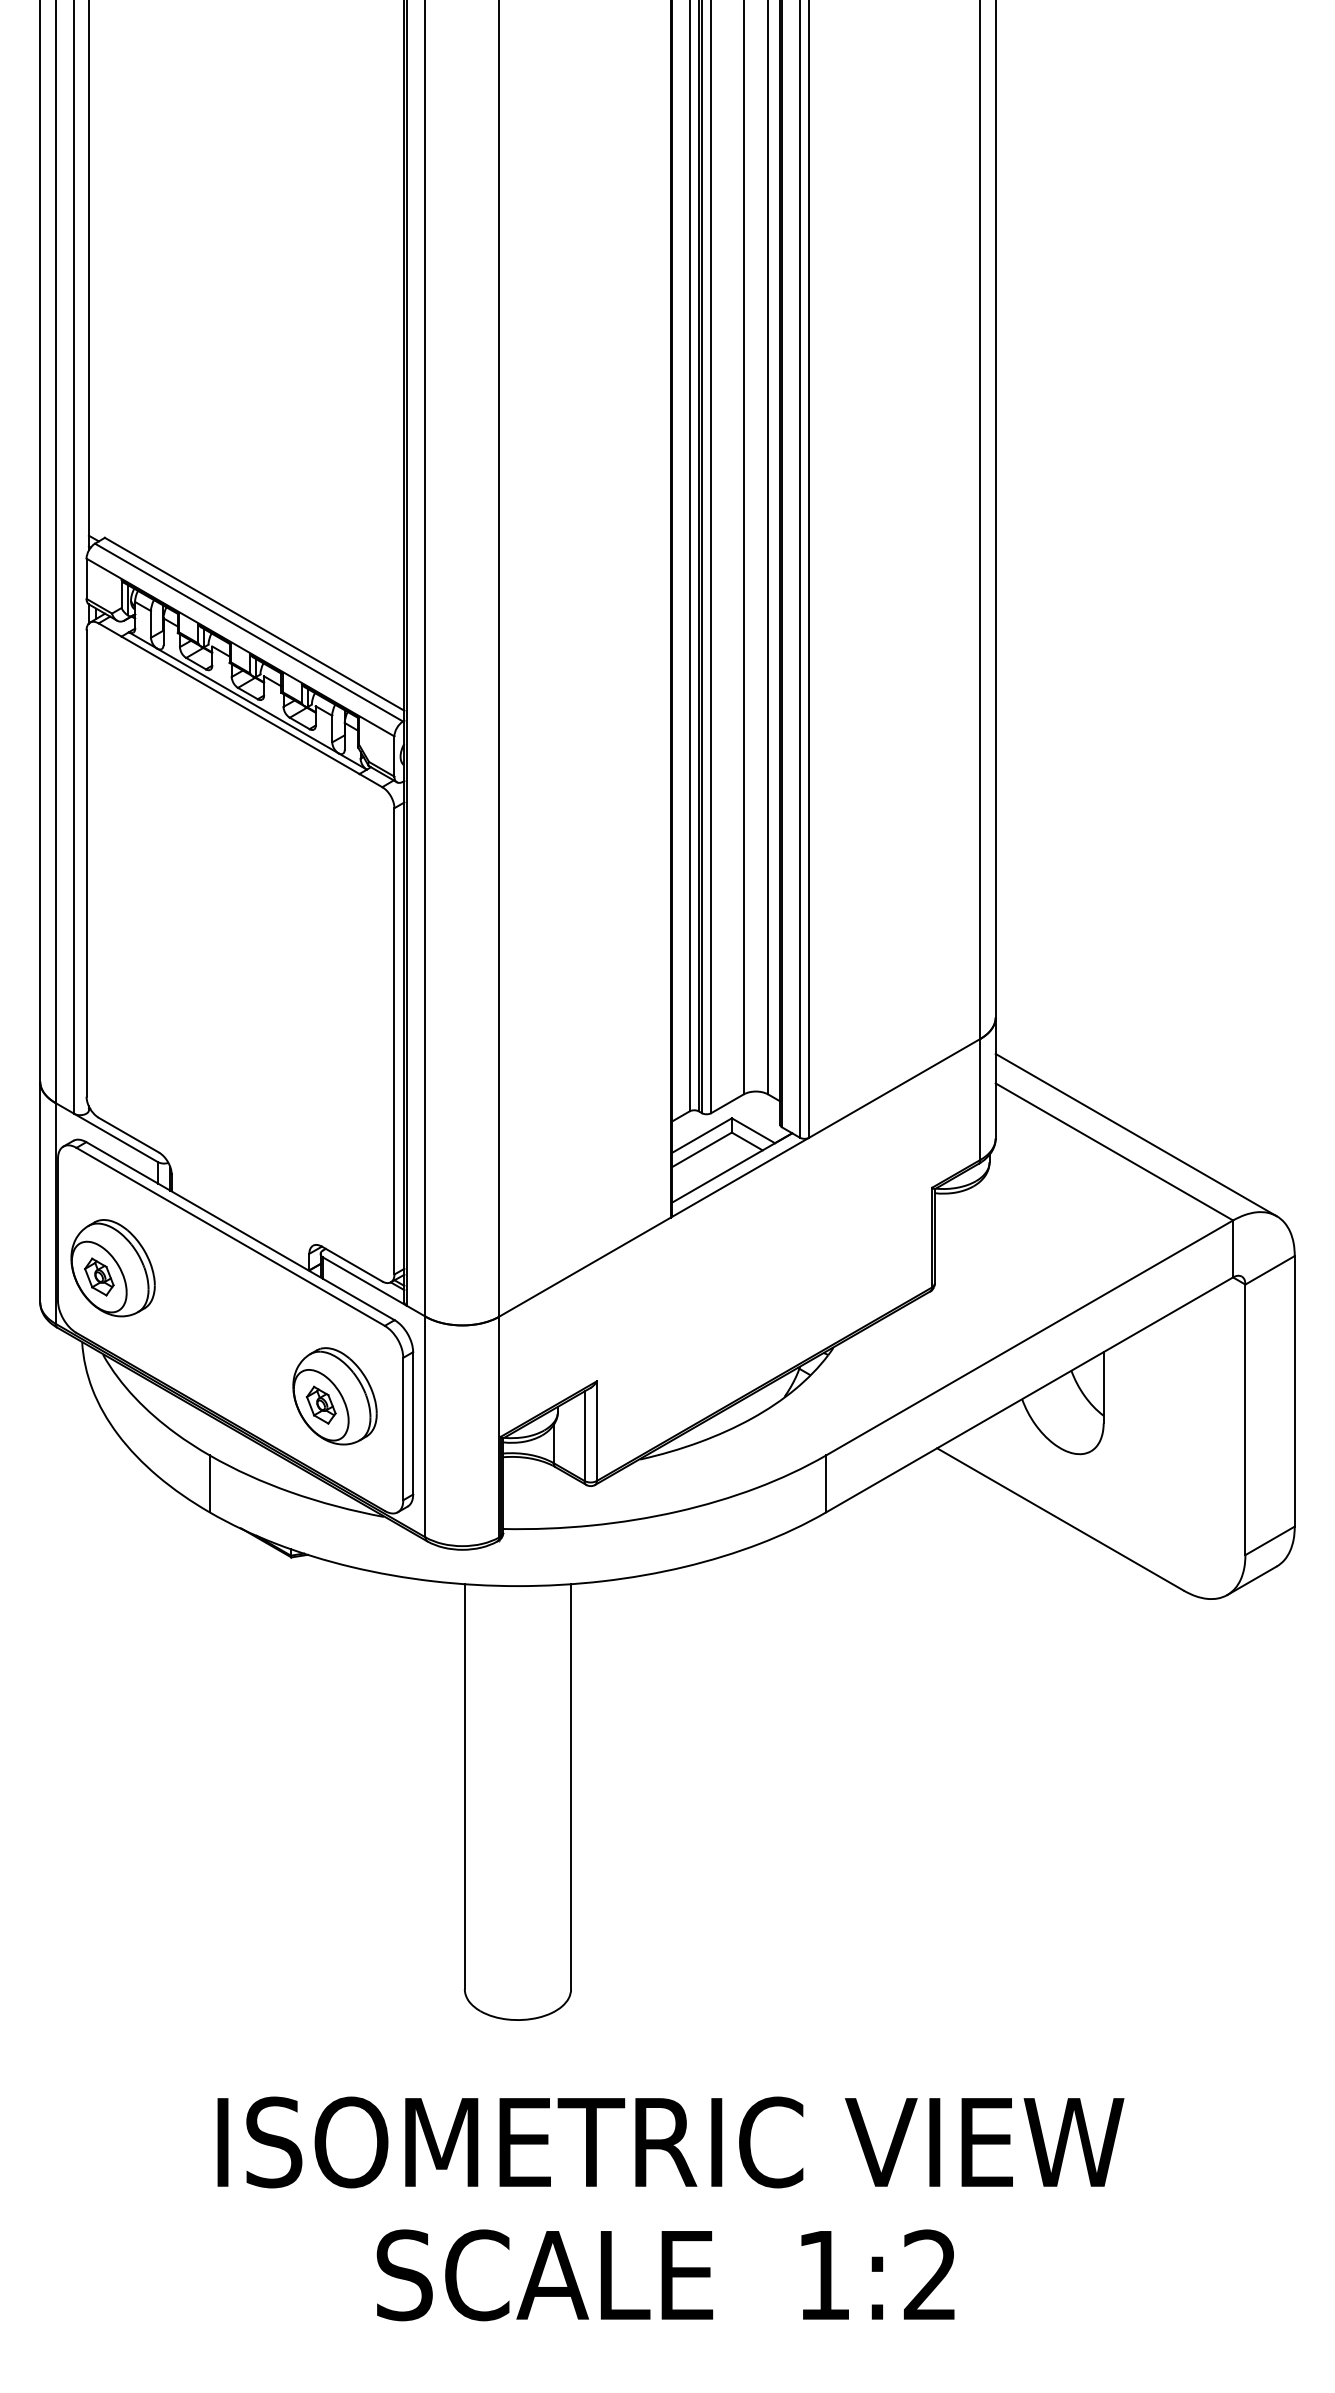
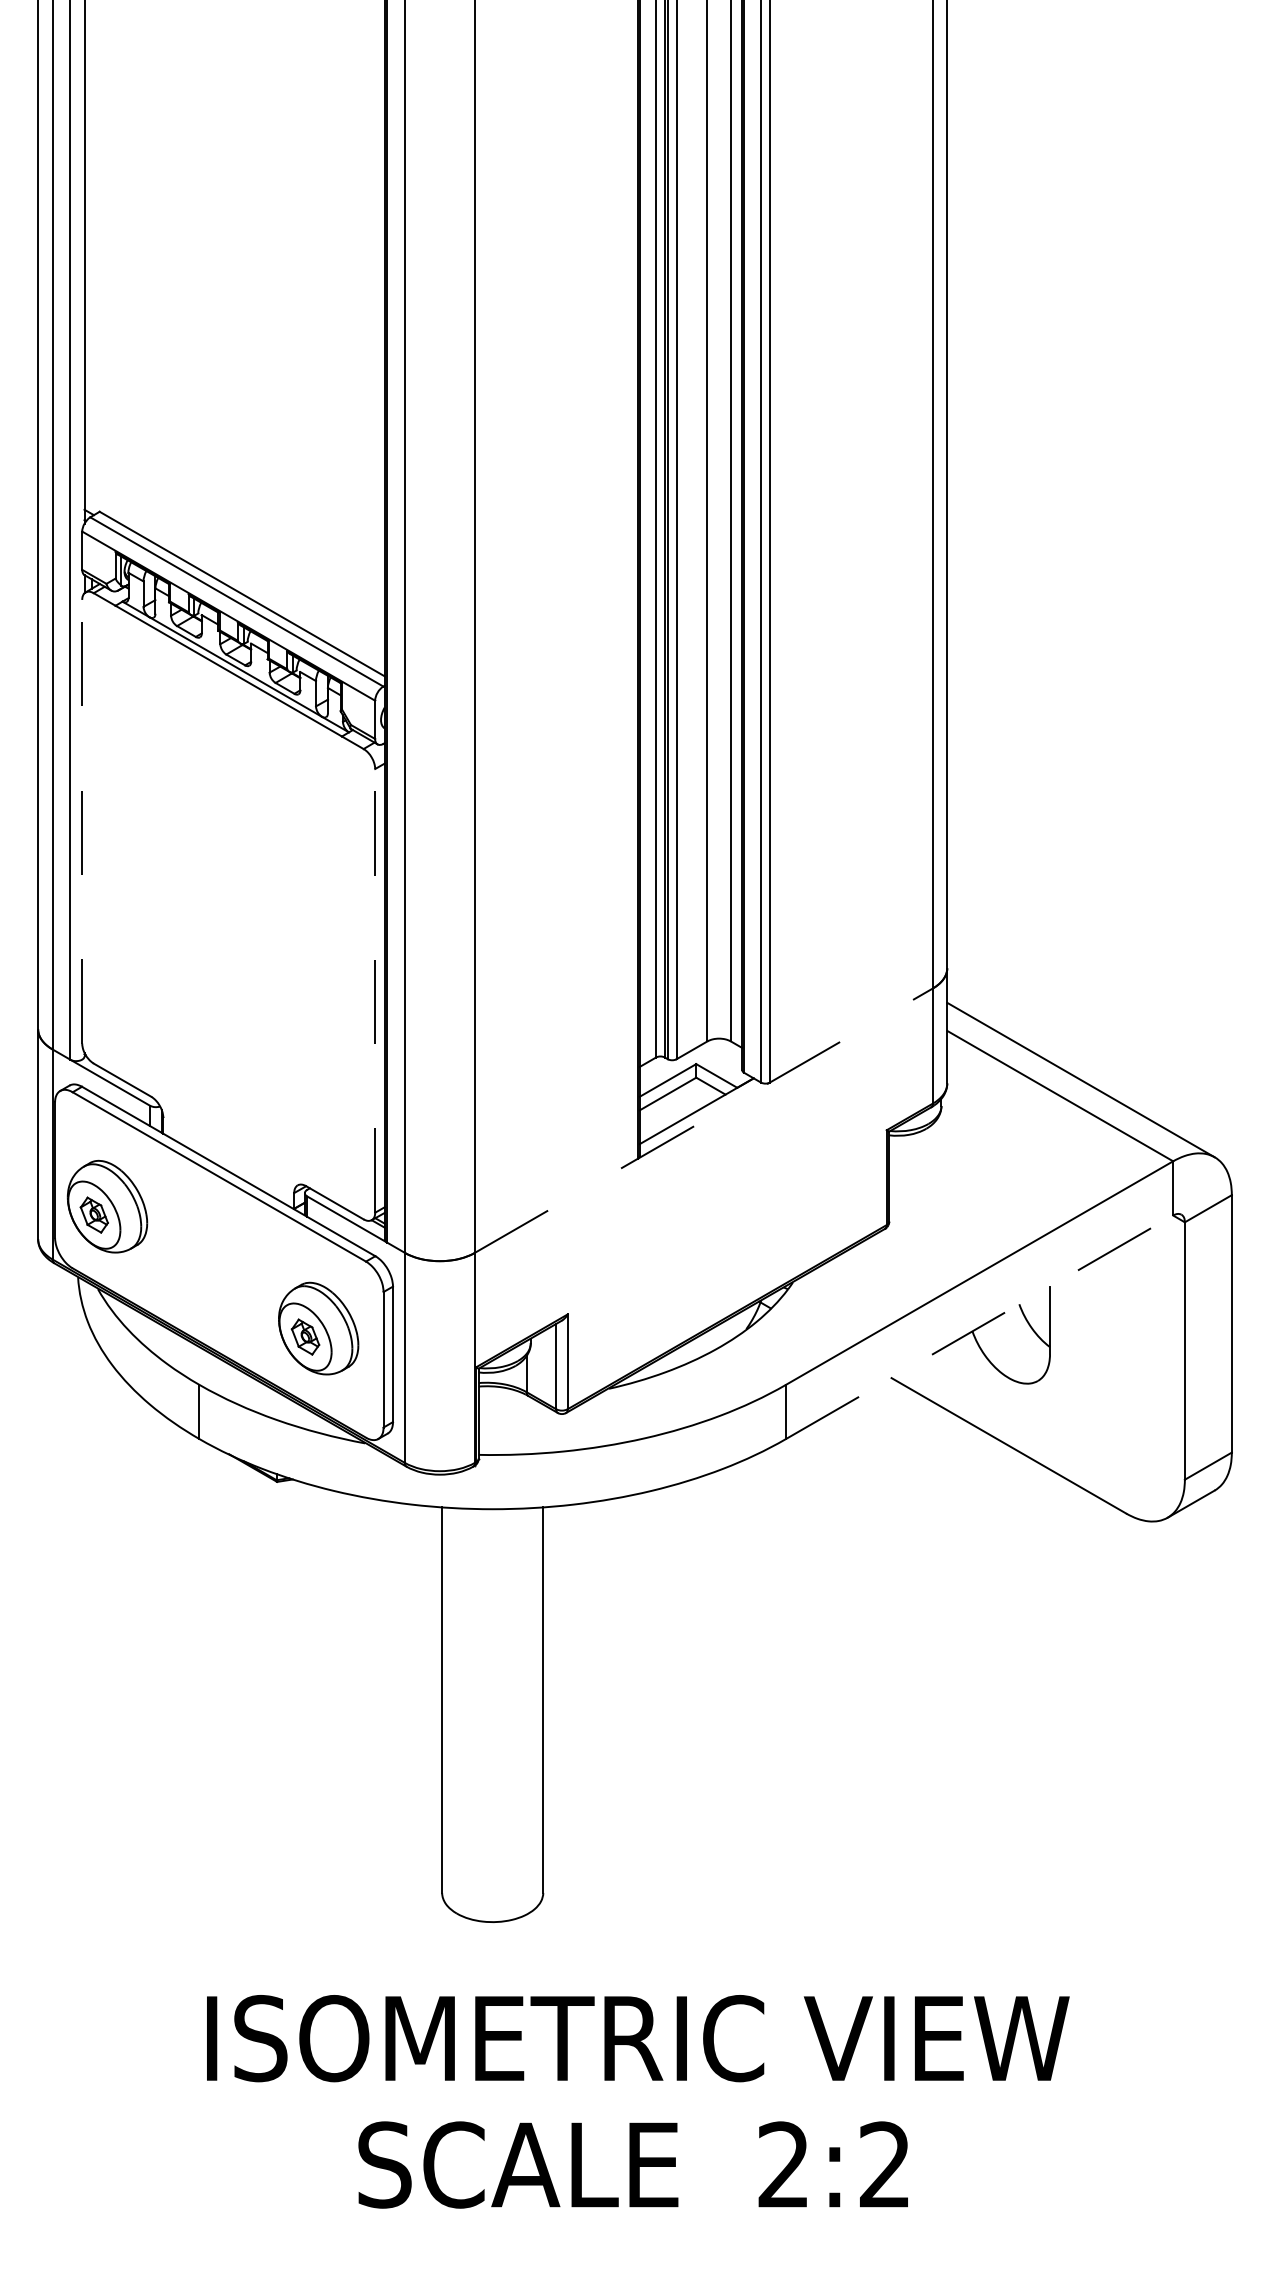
line: (86, 863) -> (82, 821), solid -> dashed
line: (394, 1040) -> (375, 990), solid -> dashed
line: (739, 1177) -> (703, 1120), solid -> dashed
line: (1029, 1394) -> (979, 1326), solid -> dashed
text: (822, 2274) -> (782, 2164), 1:2 -> 2:2

